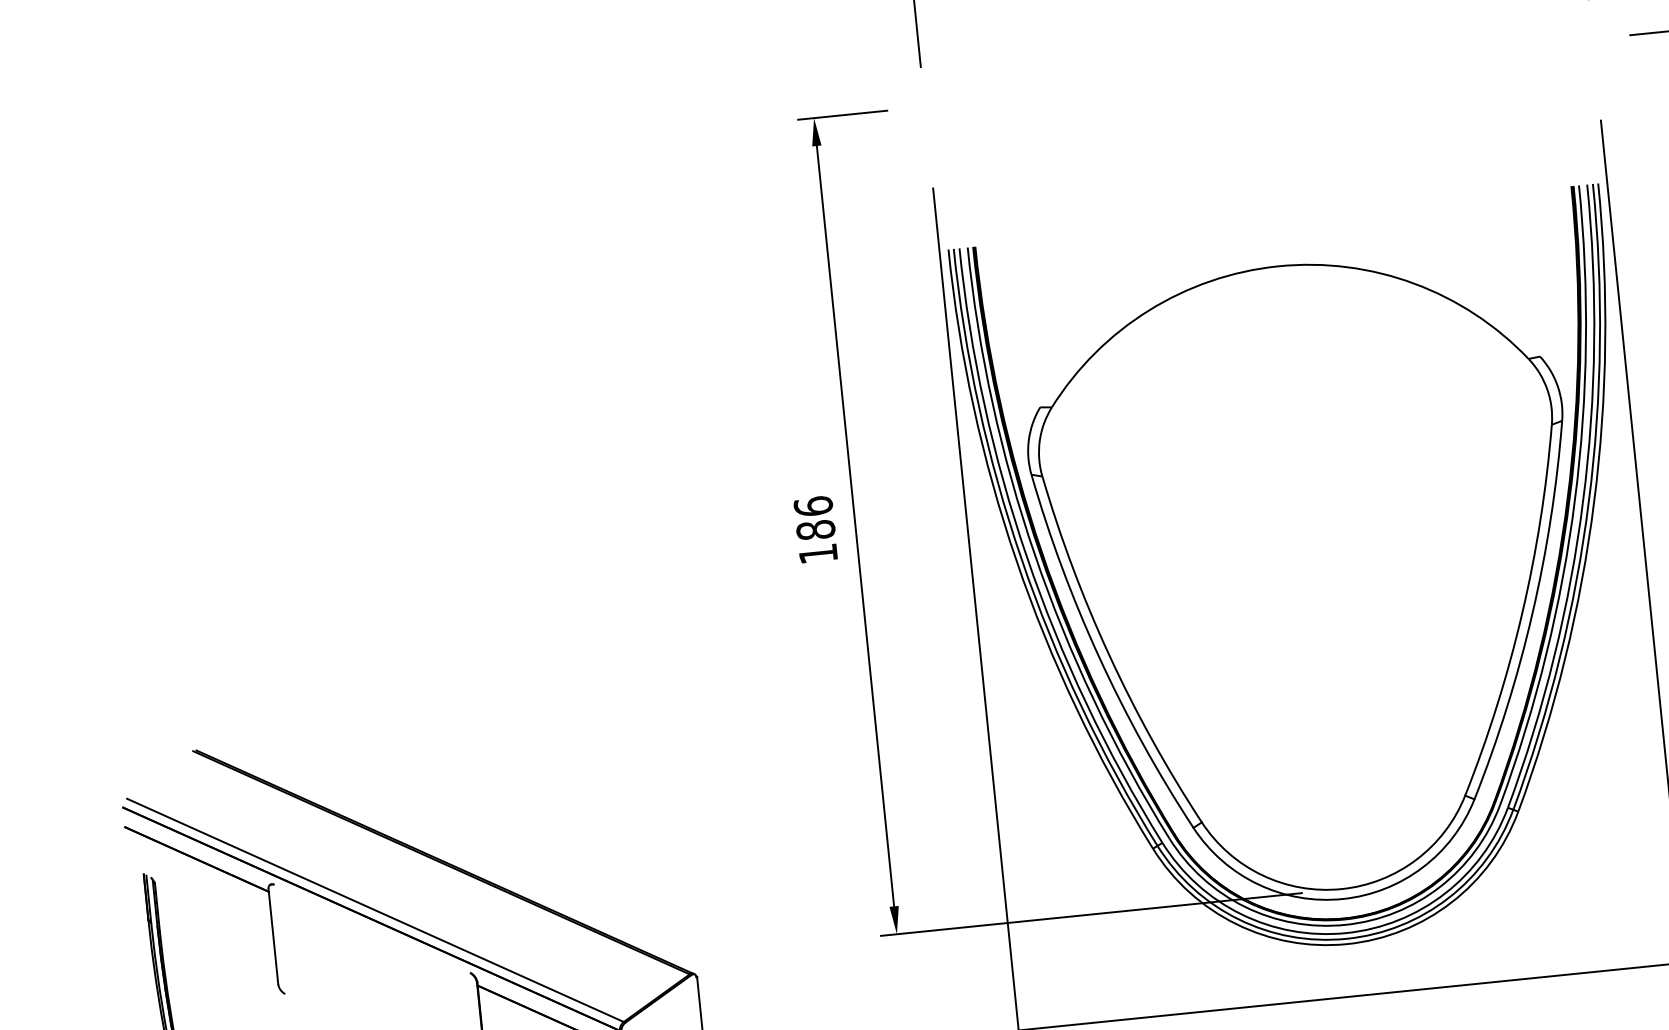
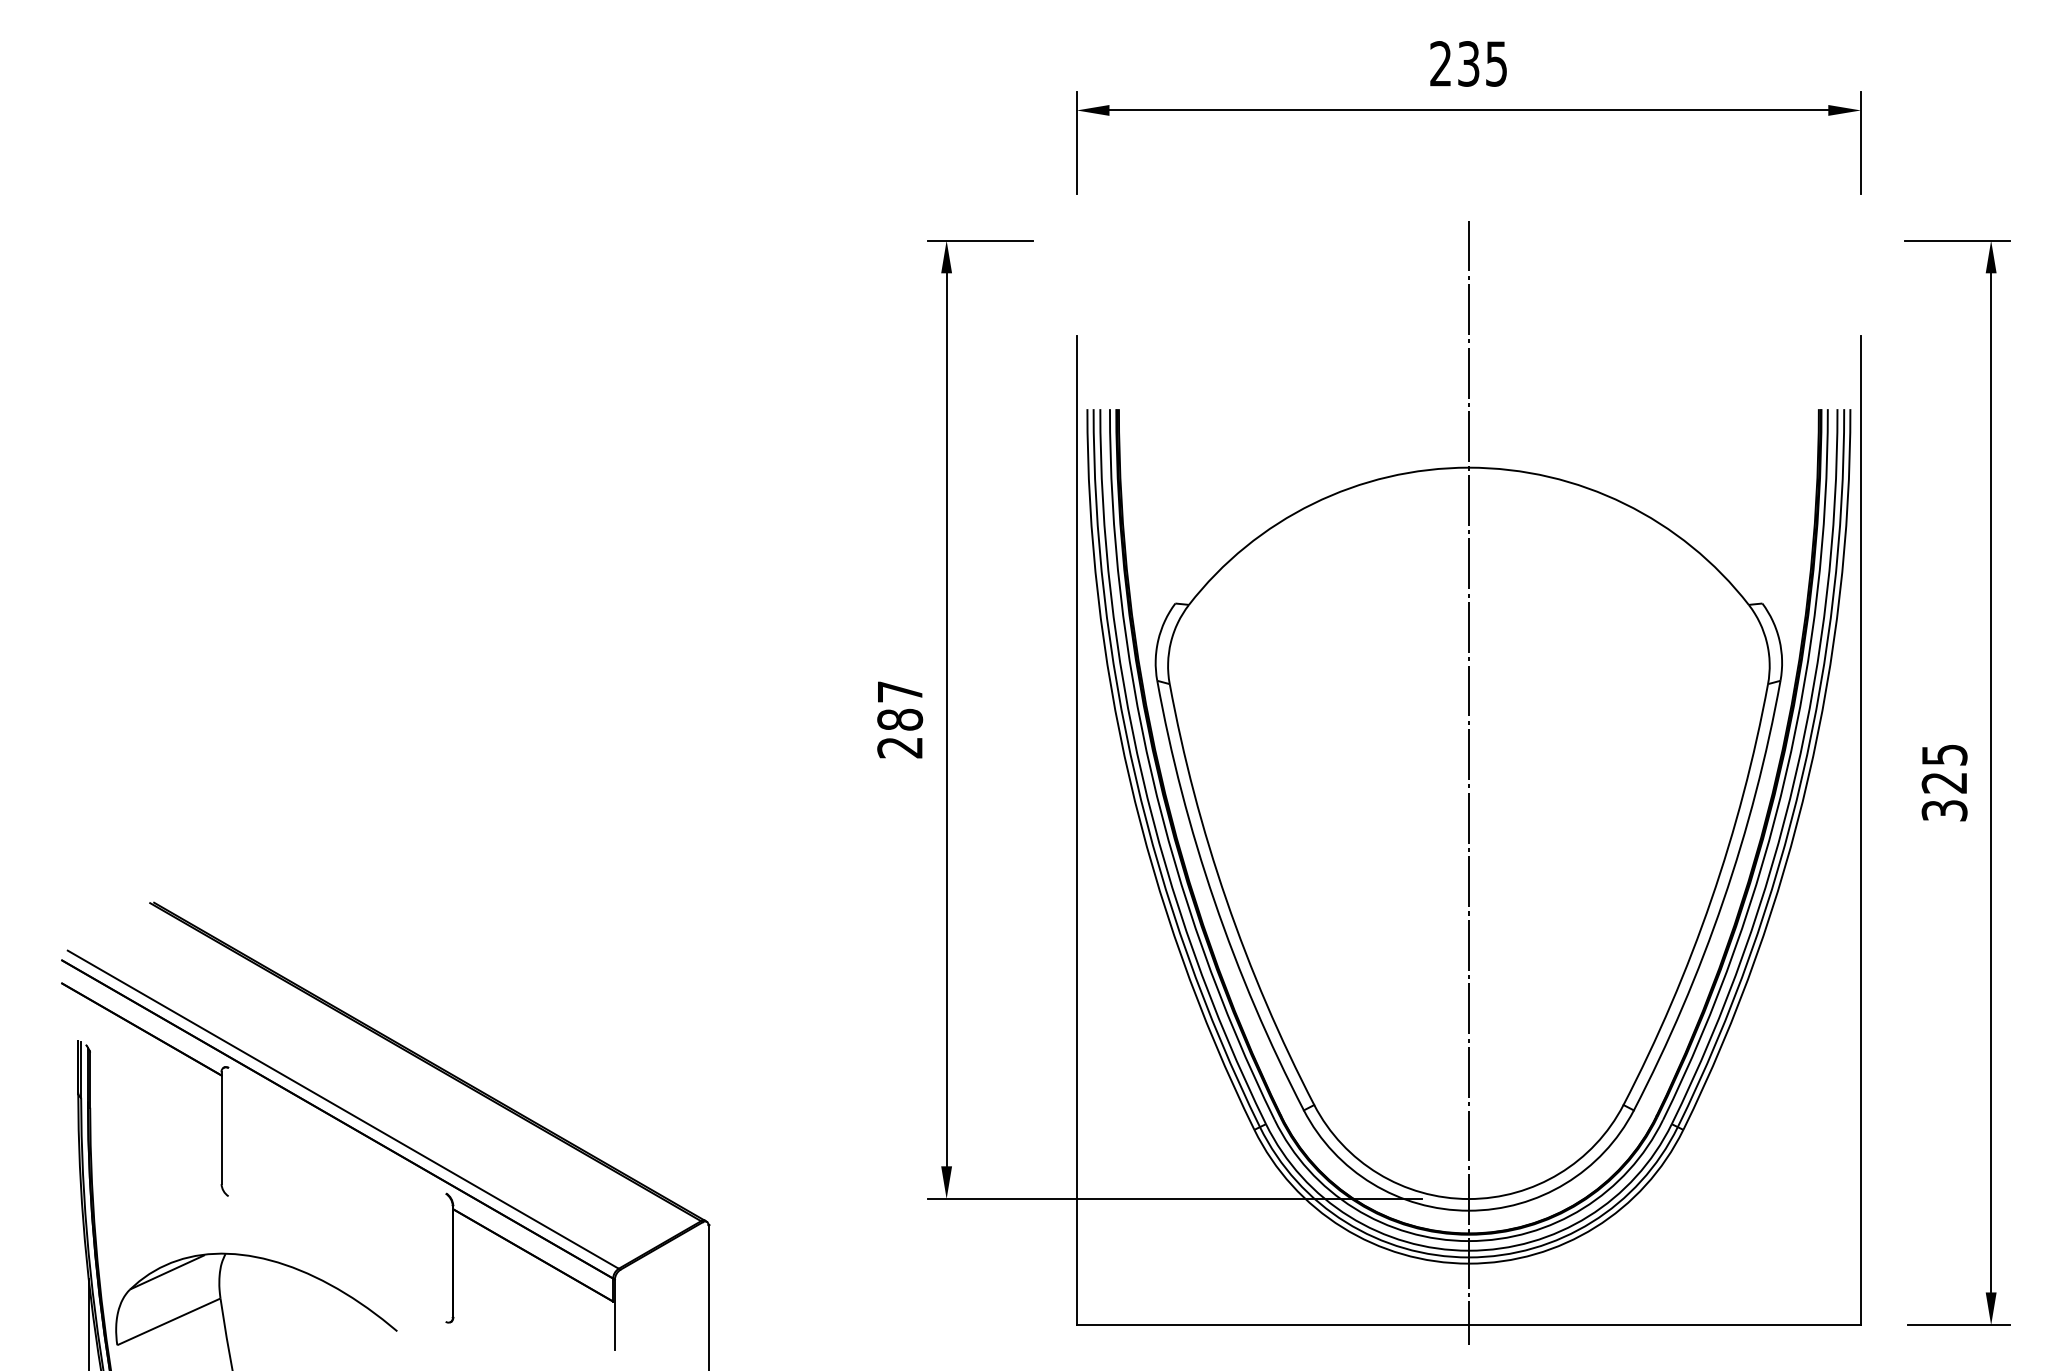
text: (816, 529) -> (900, 719), 186 -> 287
line: (1305, 534) -> (1468, 782), added

